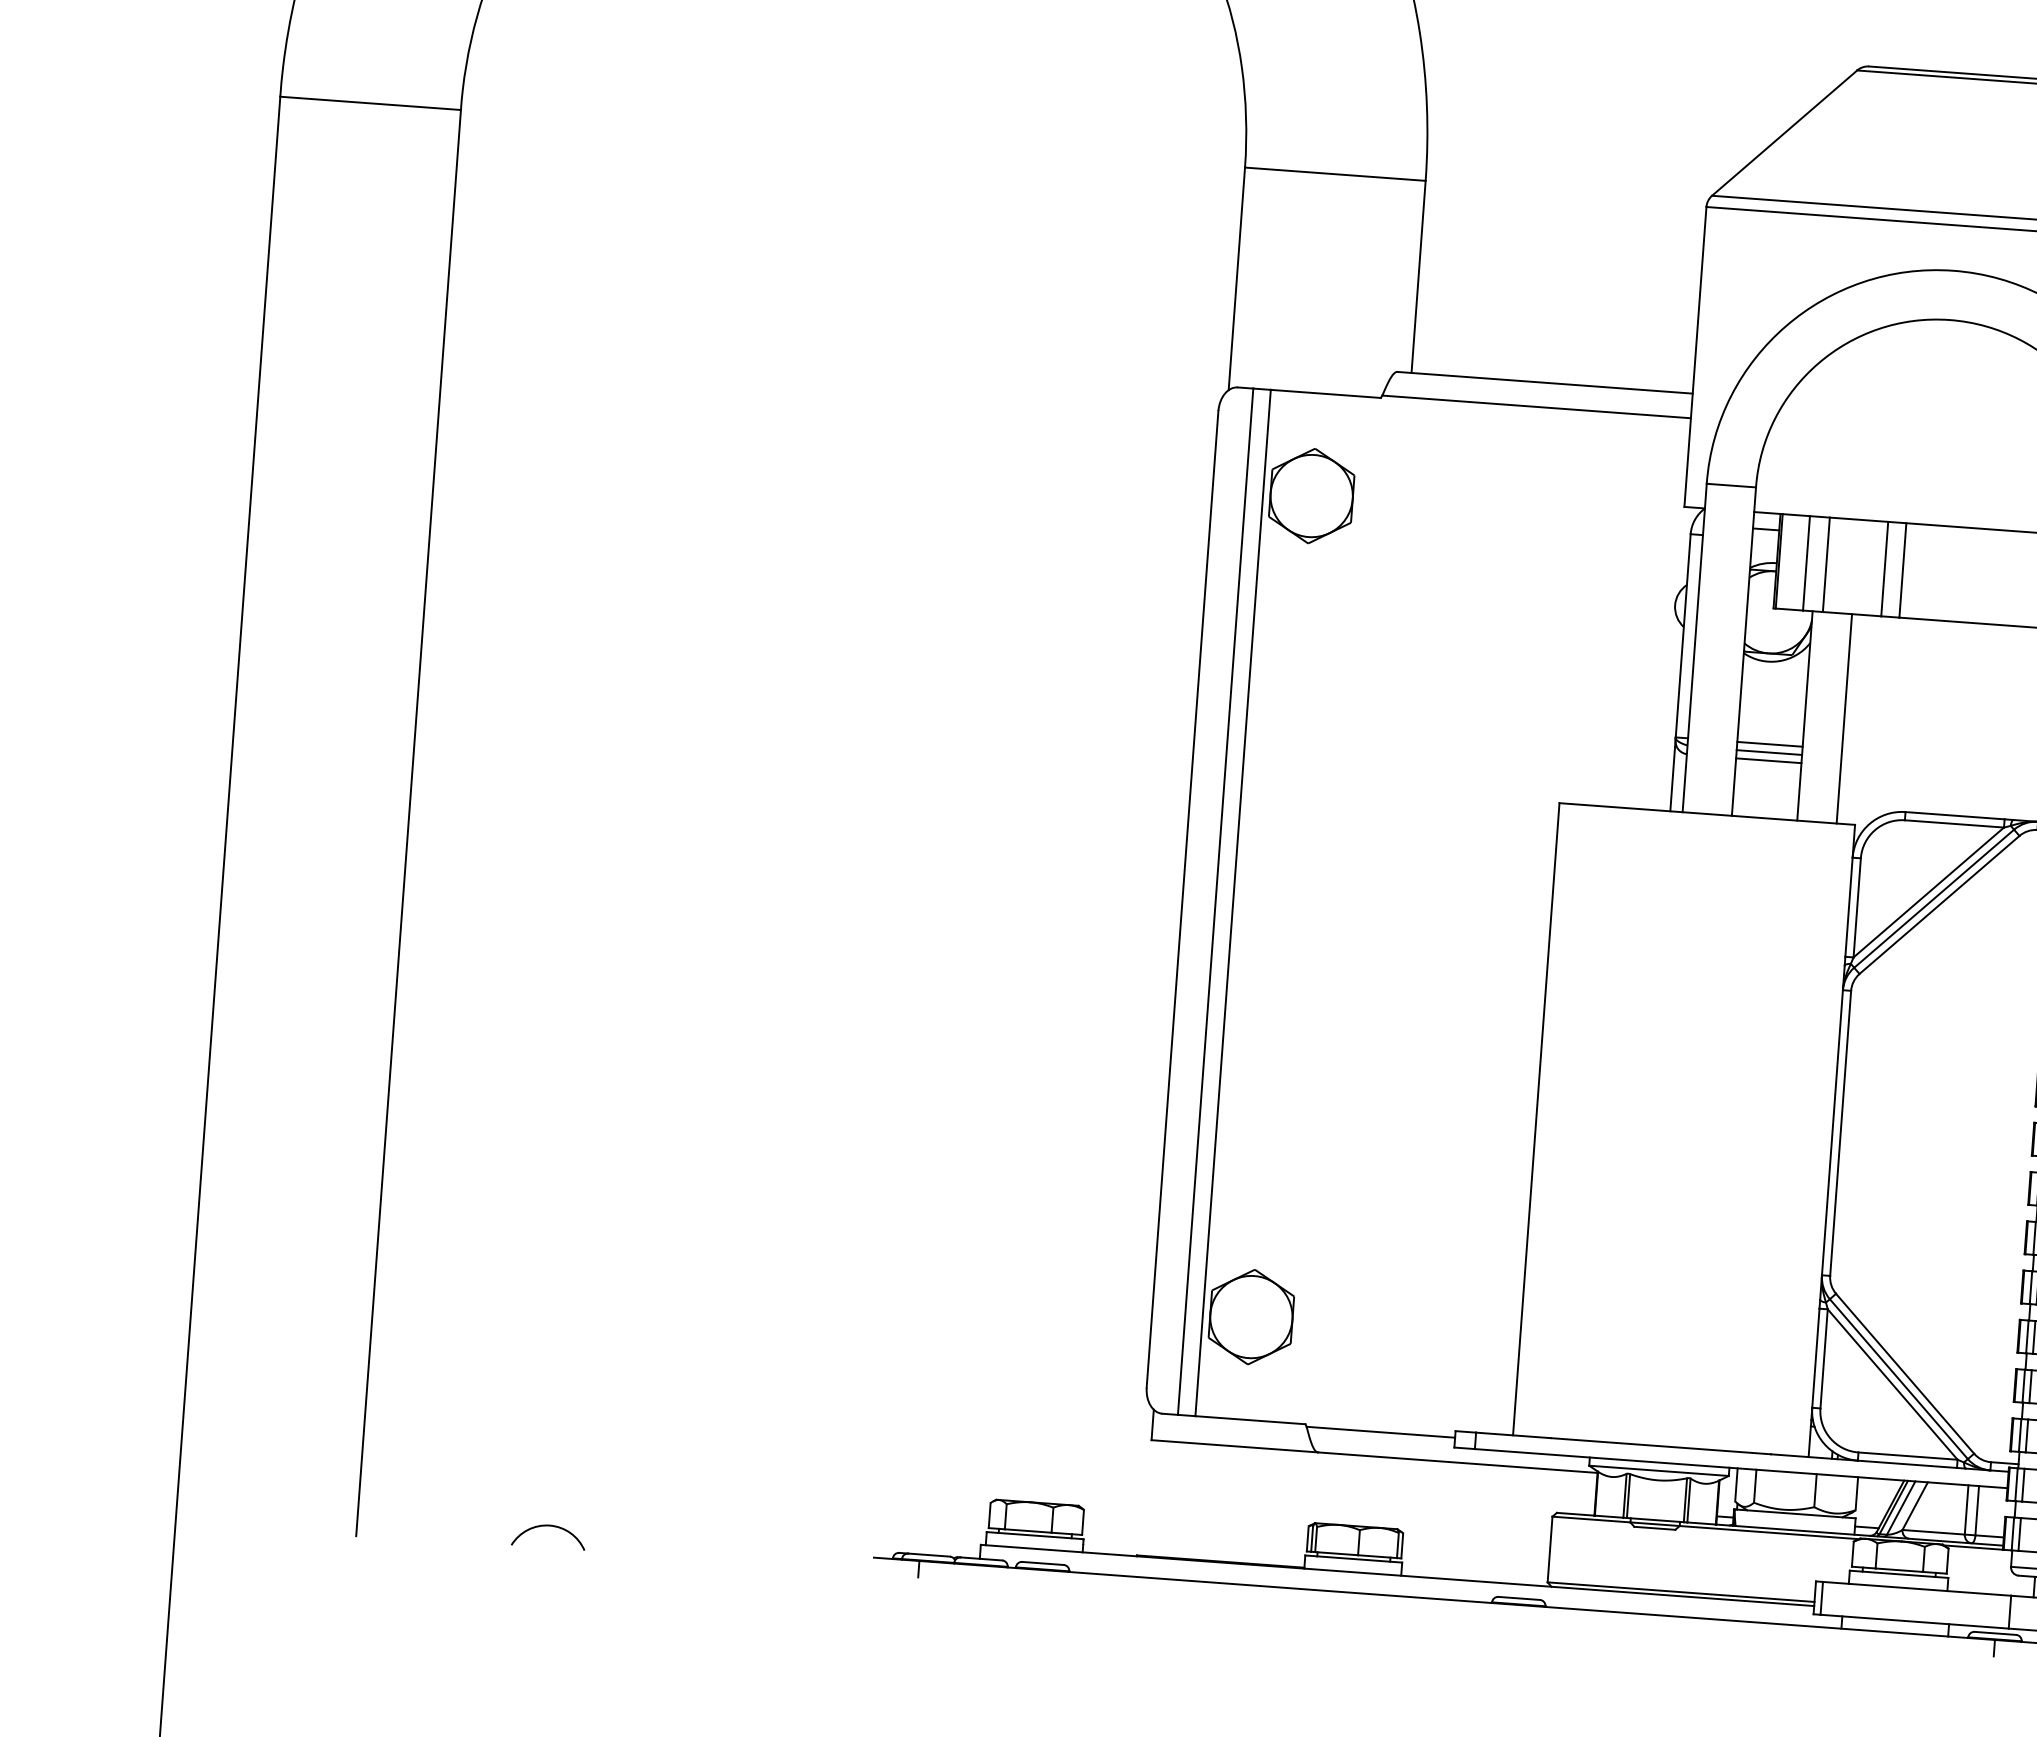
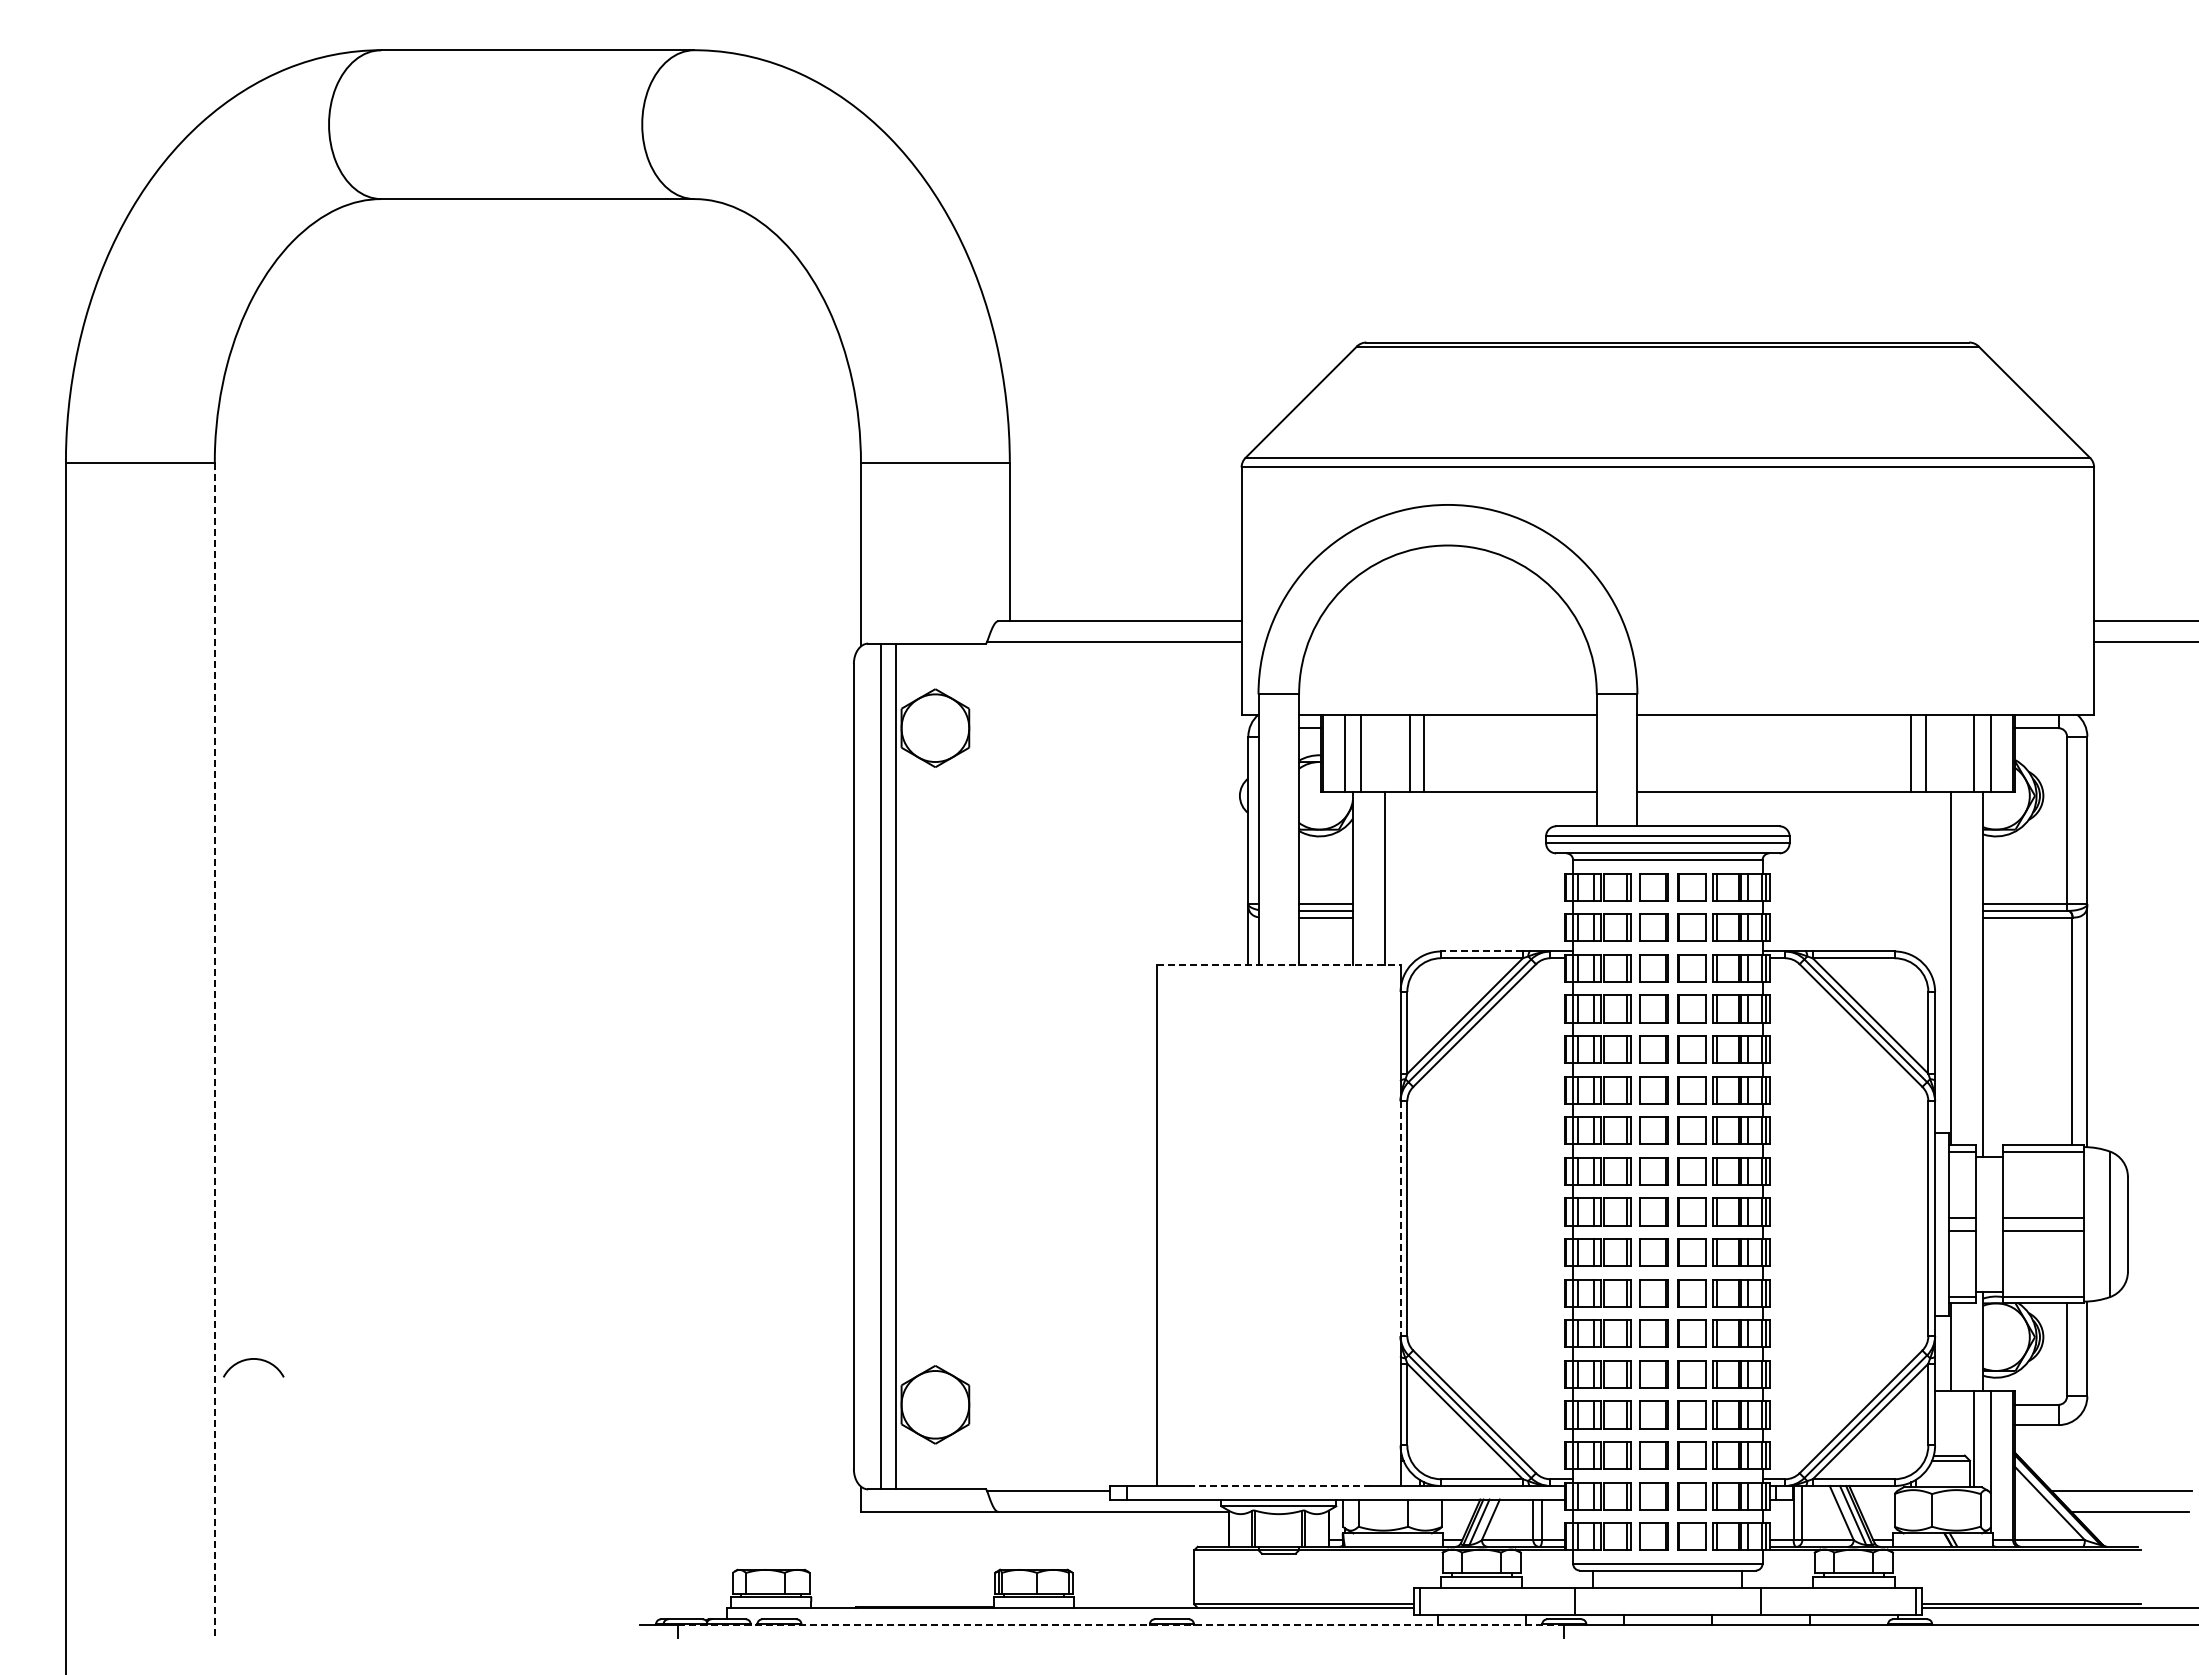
line: (1706, 814) -> (1278, 965), solid -> dashed
line: (1955, 815) -> (1482, 951), solid -> dashed
line: (408, 822) -> (214, 1050), solid -> dashed
line: (1832, 1133) -> (1400, 1219), solid -> dashed
line: (1660, 1446) -> (1278, 1486), solid -> dashed
arc: (549, 1526) -> (253, 1359), moved
line: (1457, 1600) -> (1121, 1624), solid -> dashed

